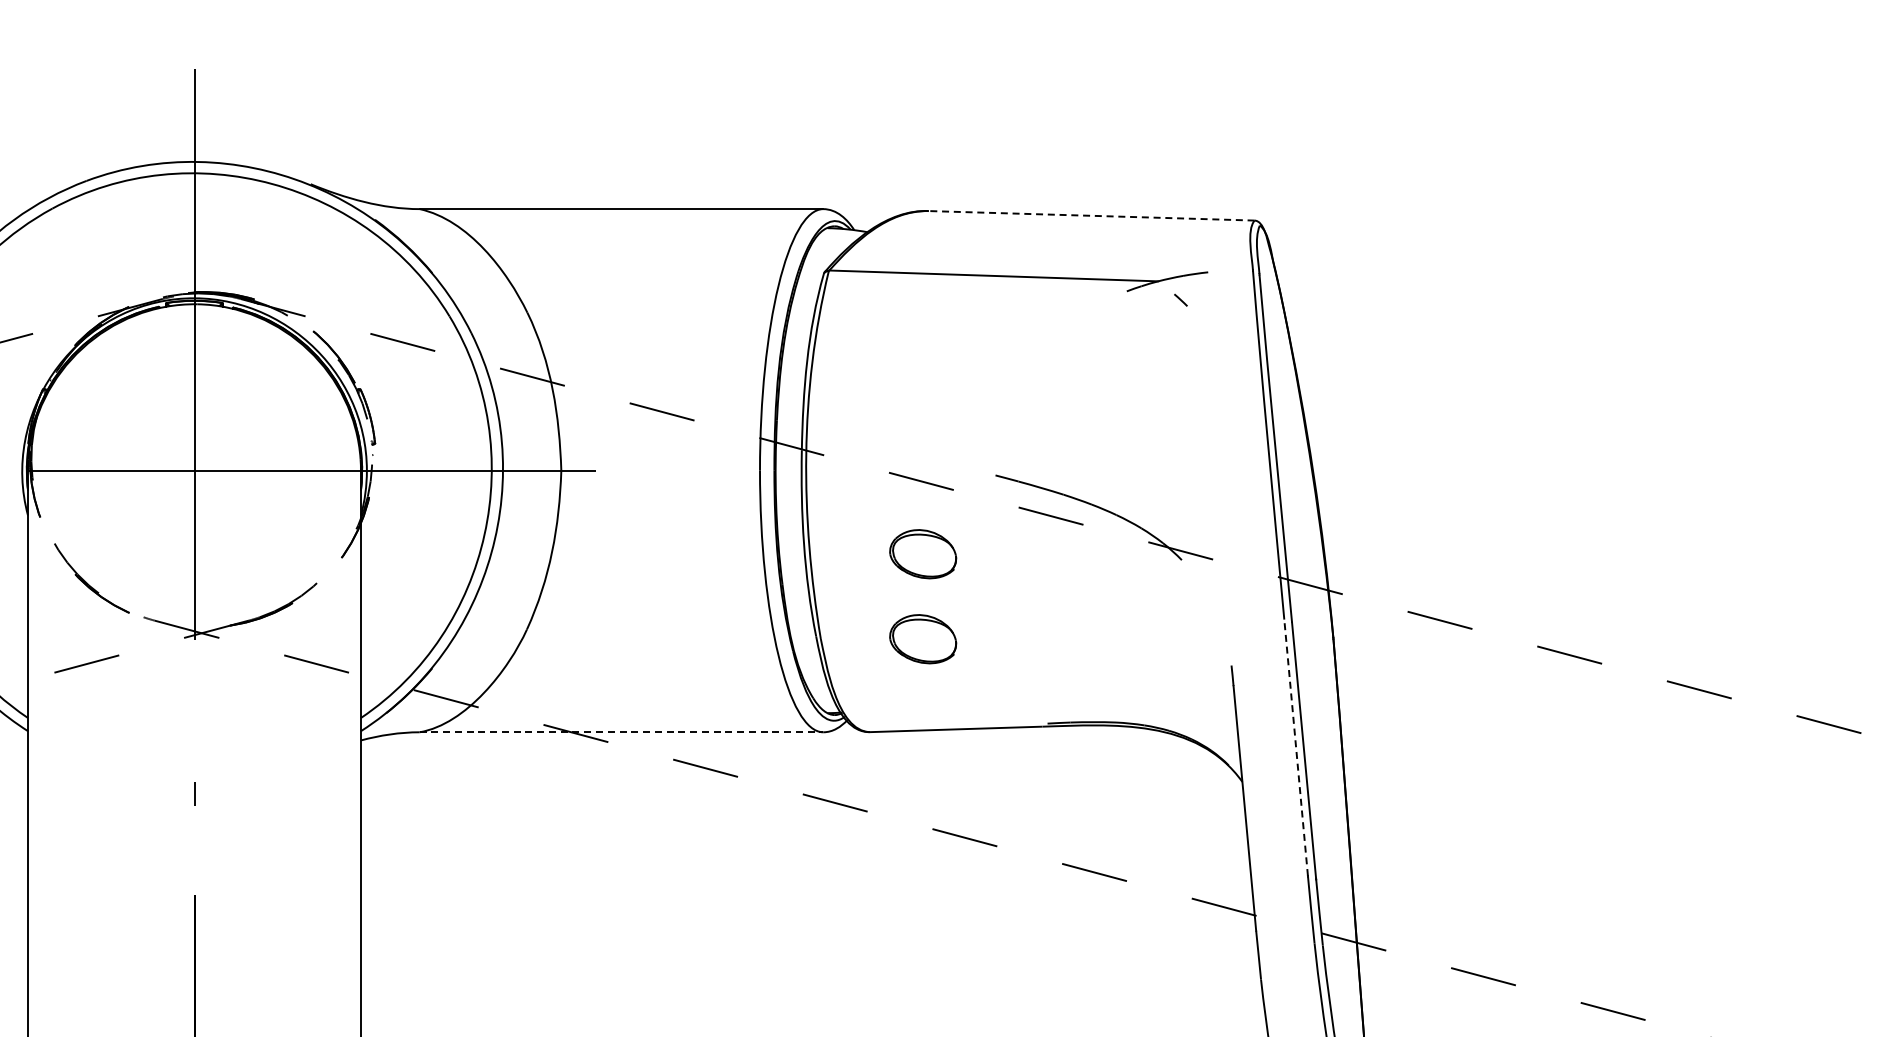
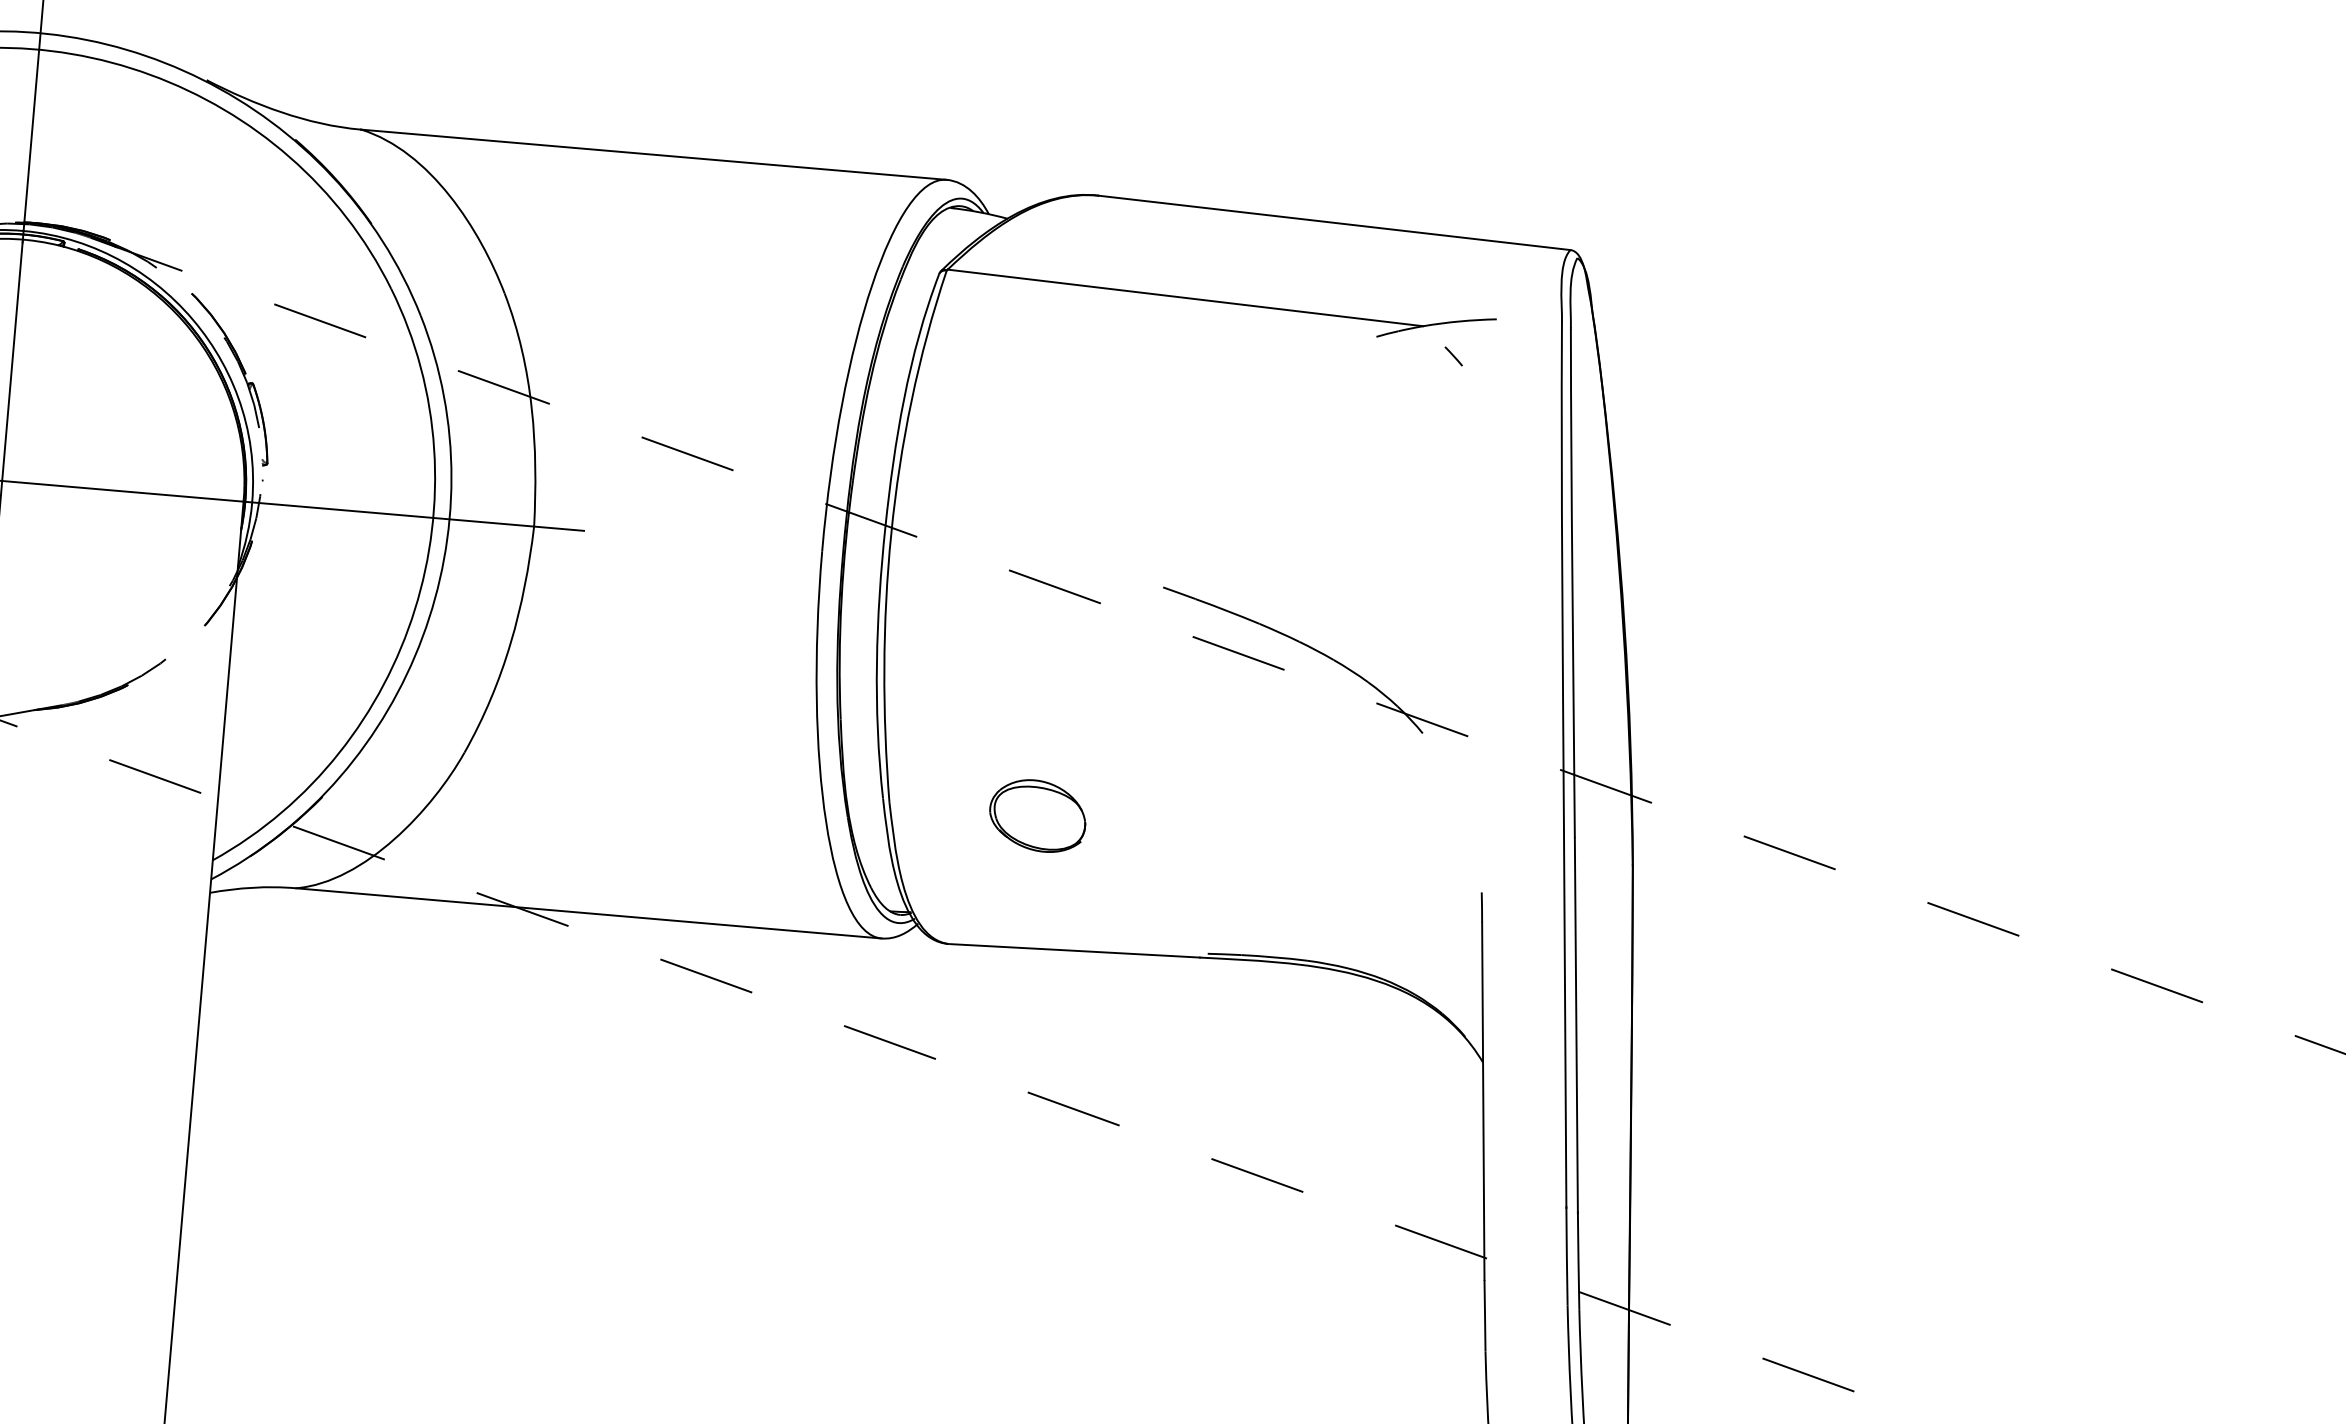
line: (1091, 215) -> (1334, 222), dashed -> solid
part: (923, 554) -> (1048, 693), removed
line: (621, 732) -> (588, 913), dashed -> solid
line: (1296, 747) -> (1565, 1019), dashed -> solid

